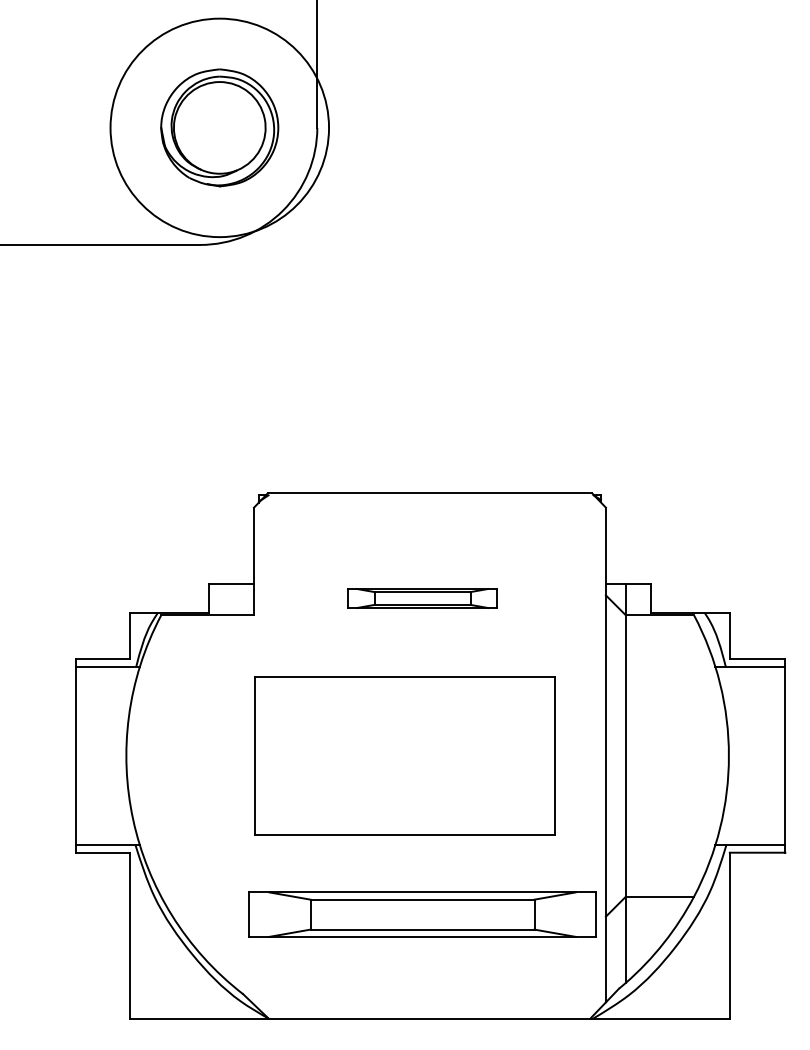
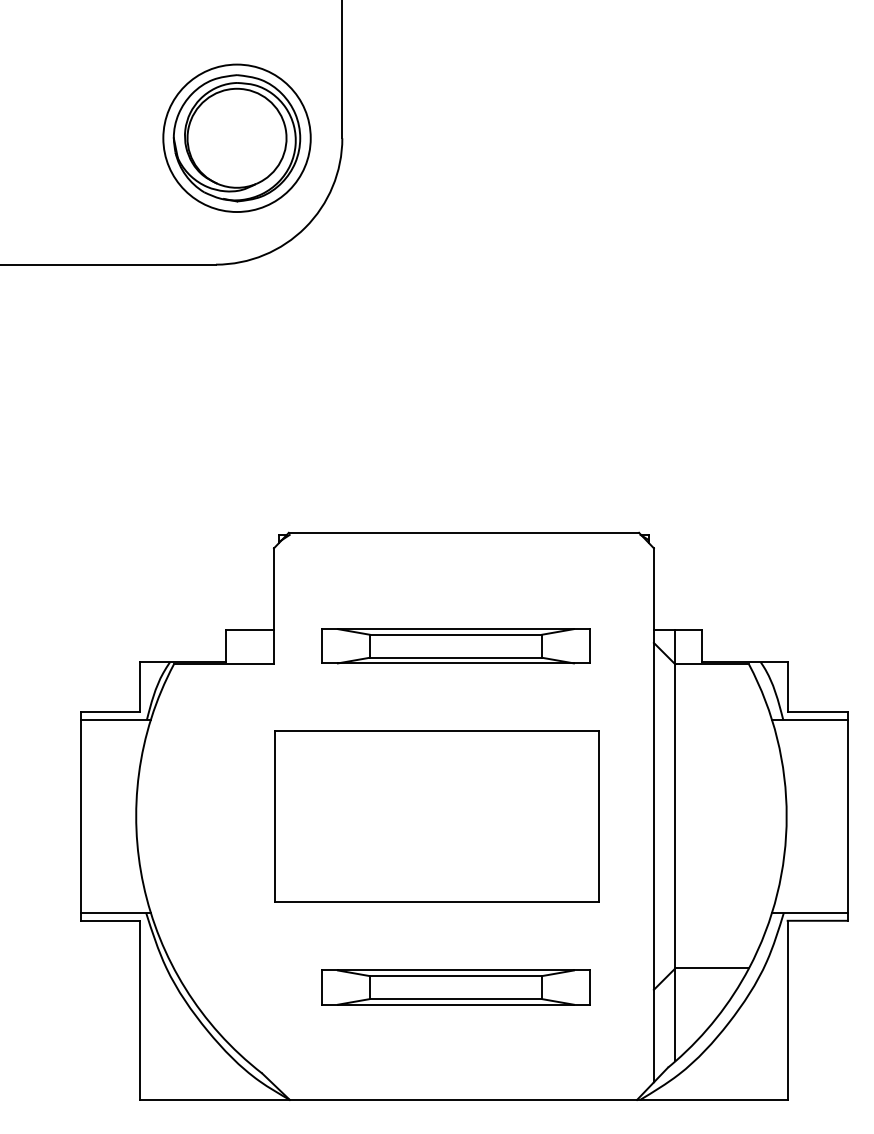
circle: (219, 128) -> (236, 138), size x0.62
part: (422, 598) -> (455, 646), size x1.67
part: (422, 914) -> (455, 987), size x0.71

